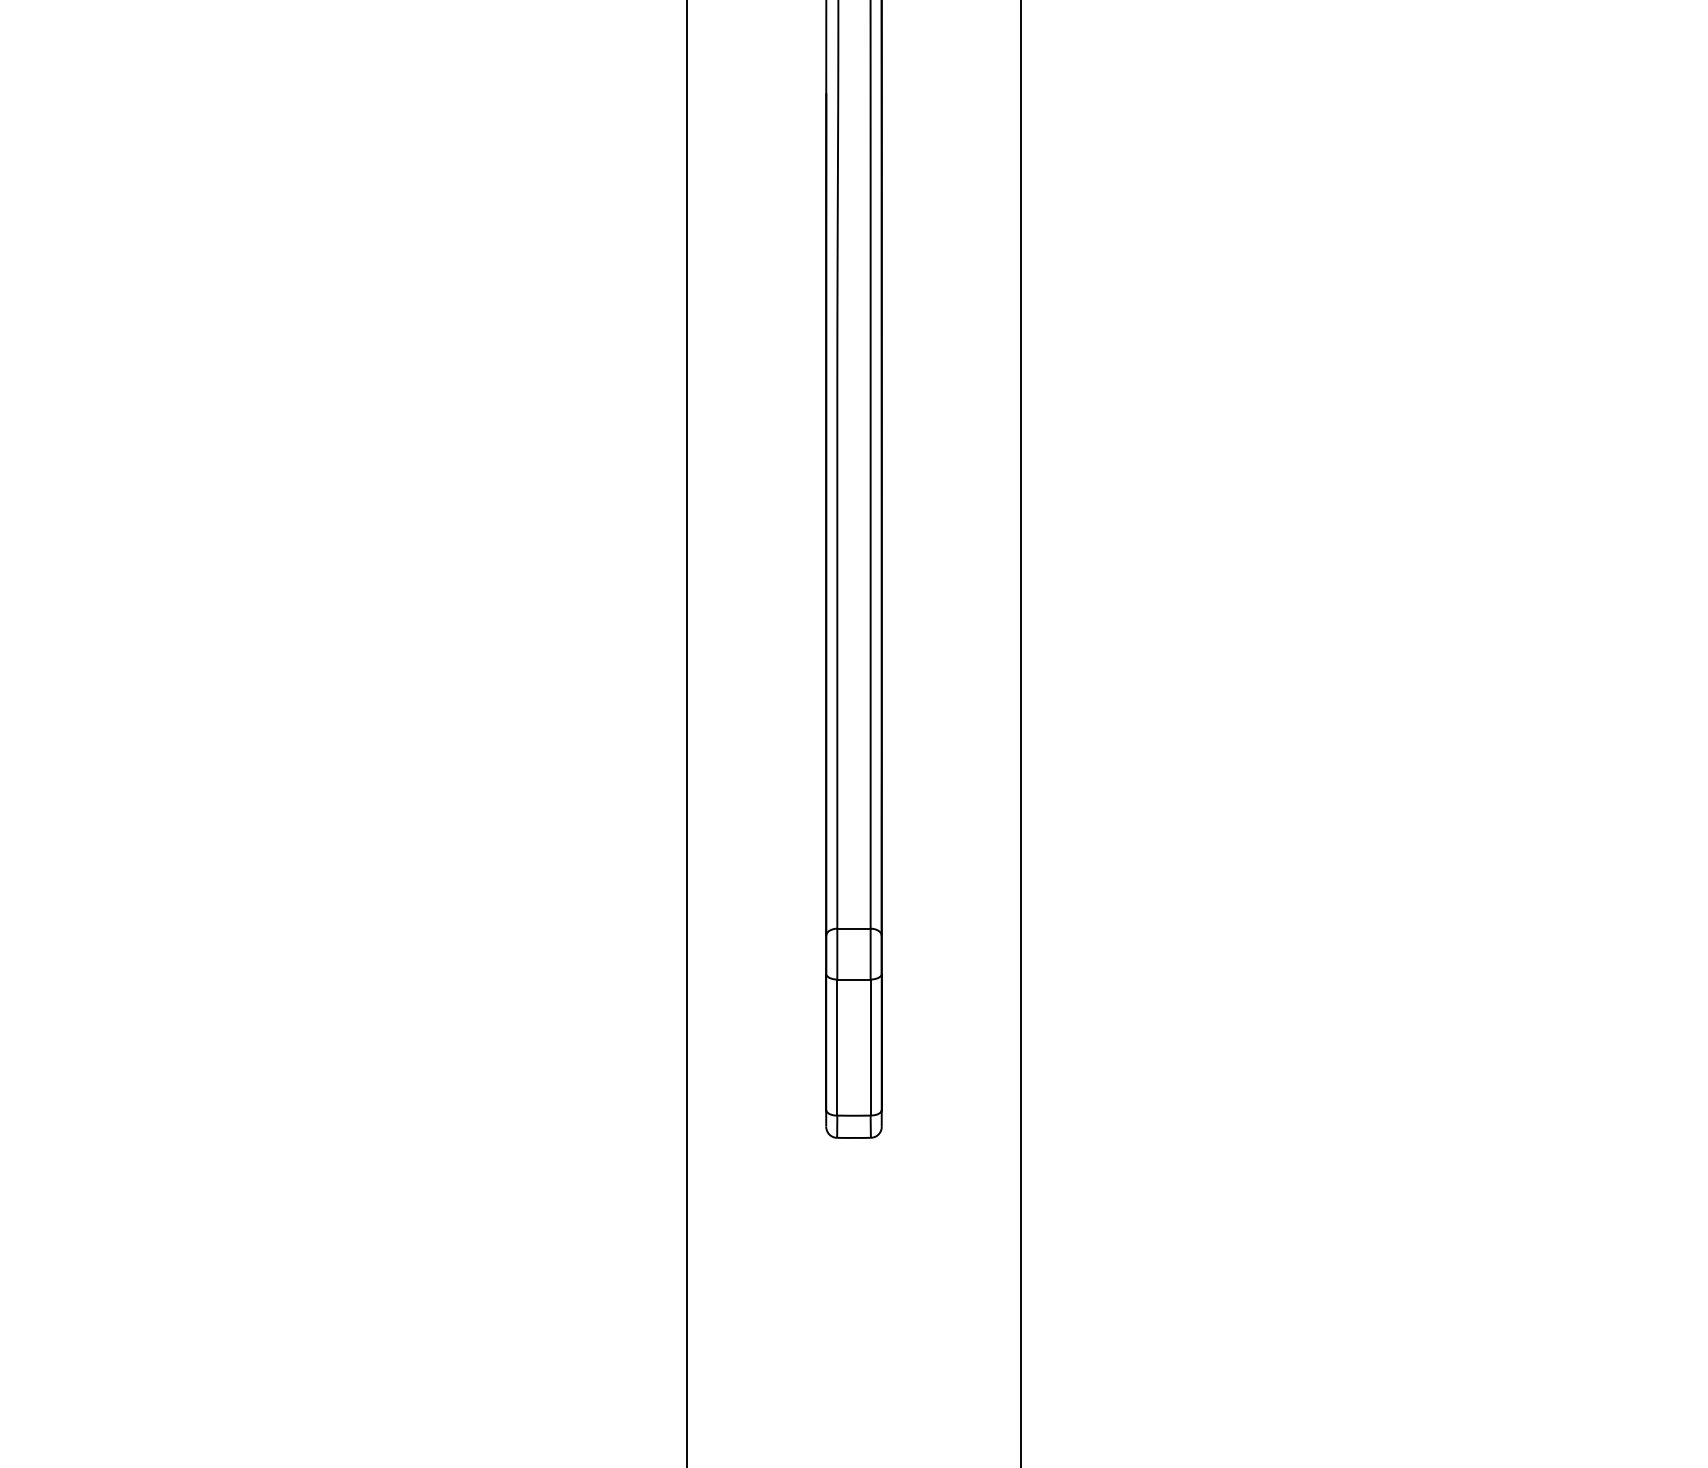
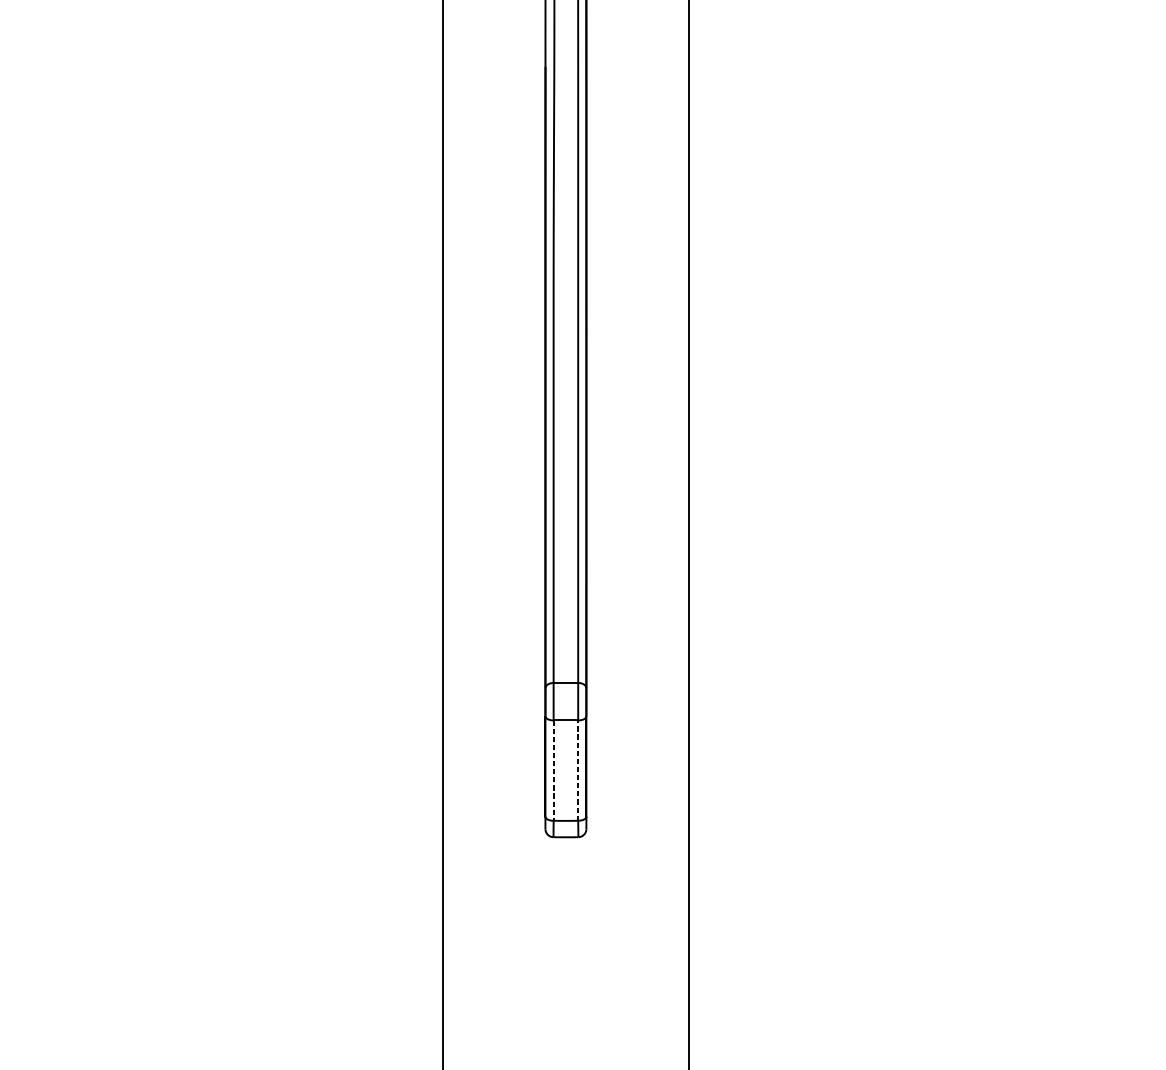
line: (837, 1047) -> (553, 770), solid -> dashed
line: (870, 1047) -> (578, 770), solid -> dashed

